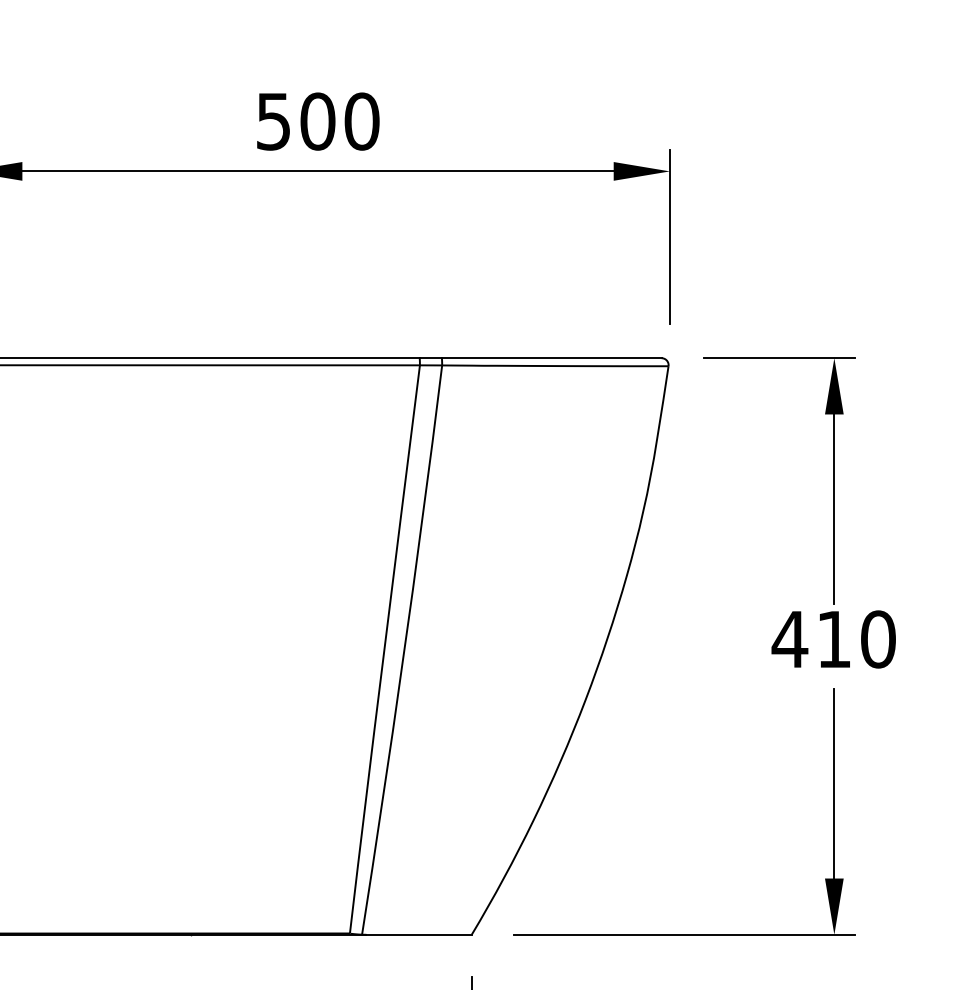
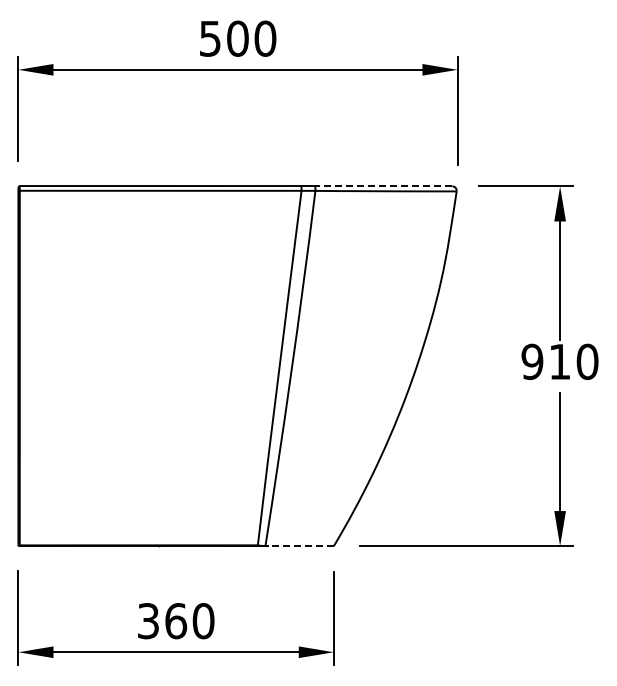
line: (551, 358) -> (383, 186), solid -> dashed
text: (790, 638) -> (532, 361), 410 -> 910
line: (419, 935) -> (301, 546), solid -> dashed

